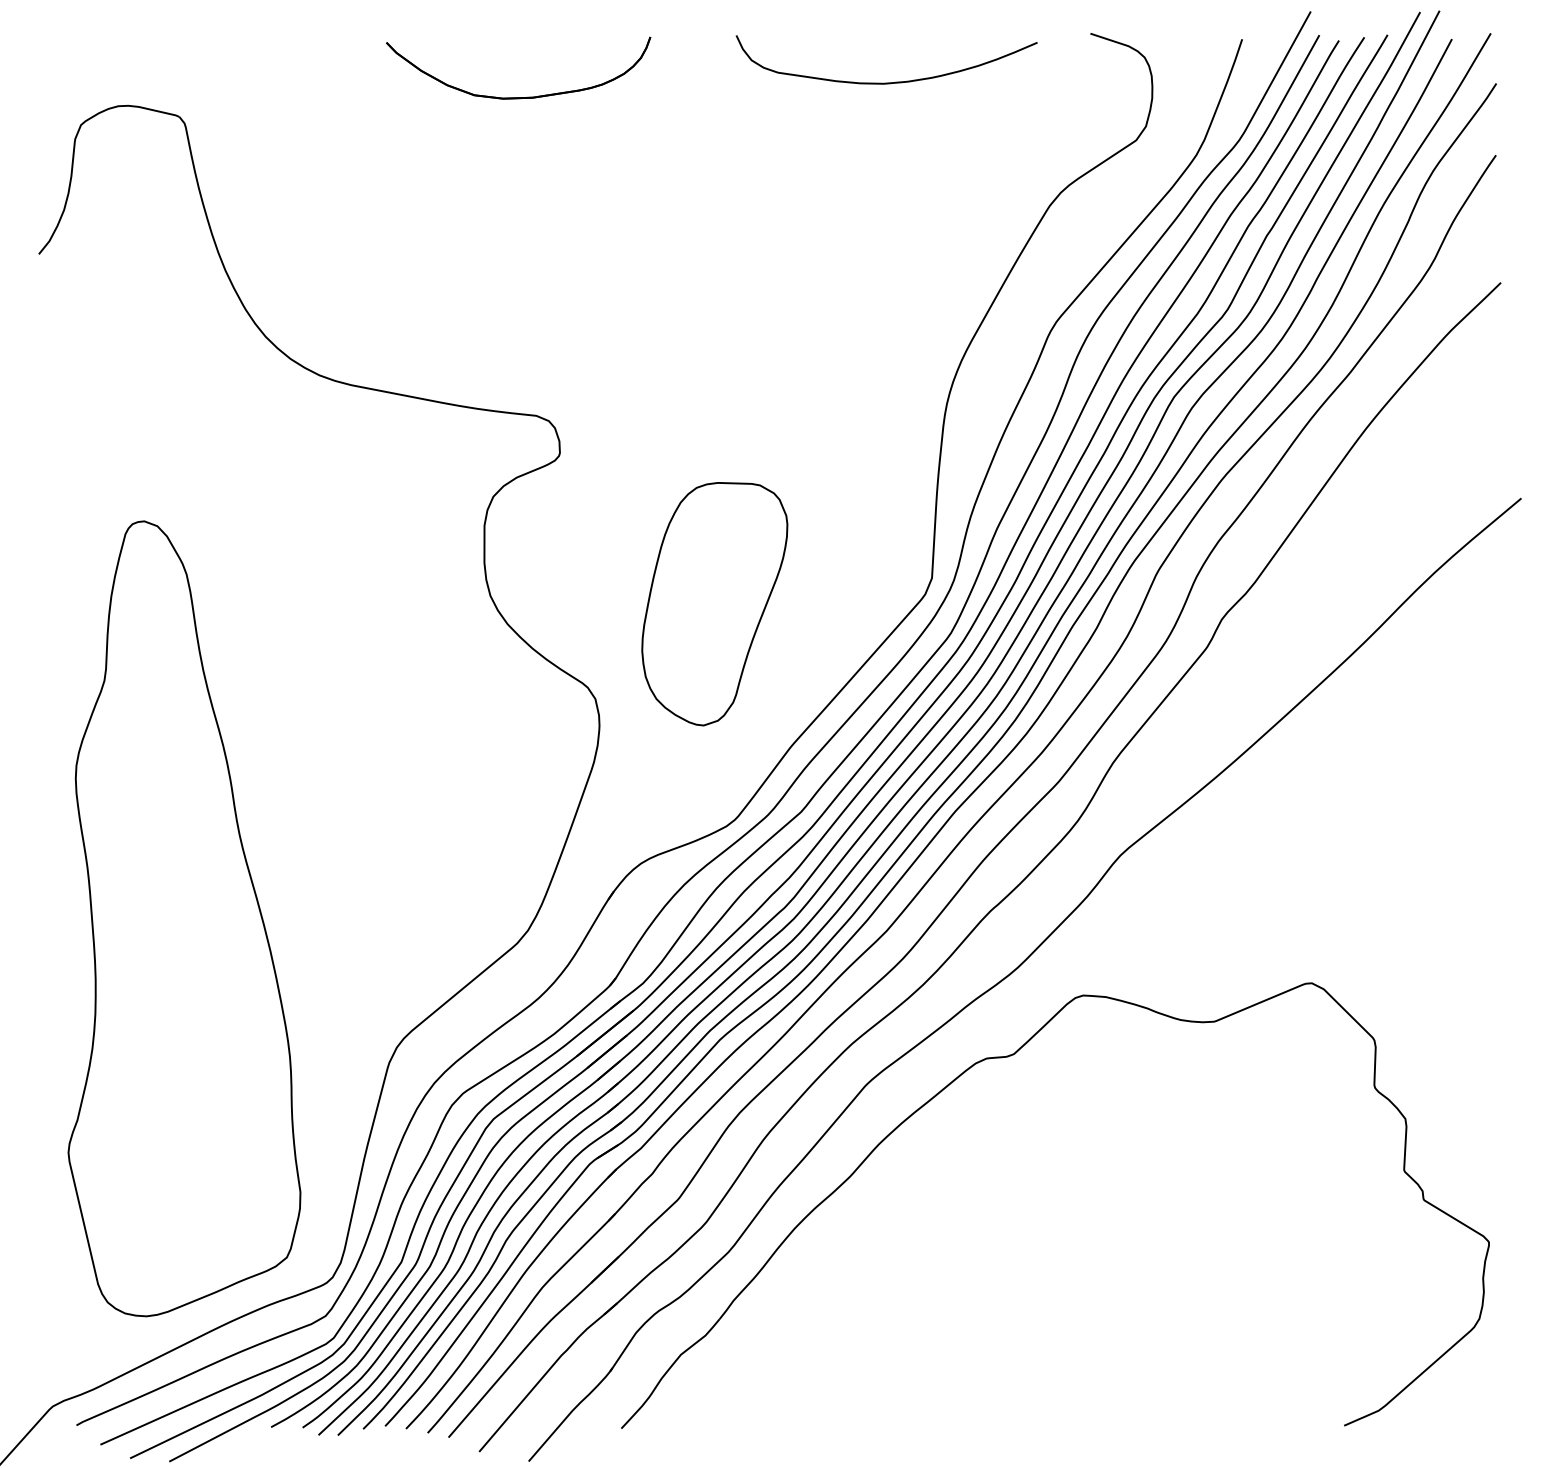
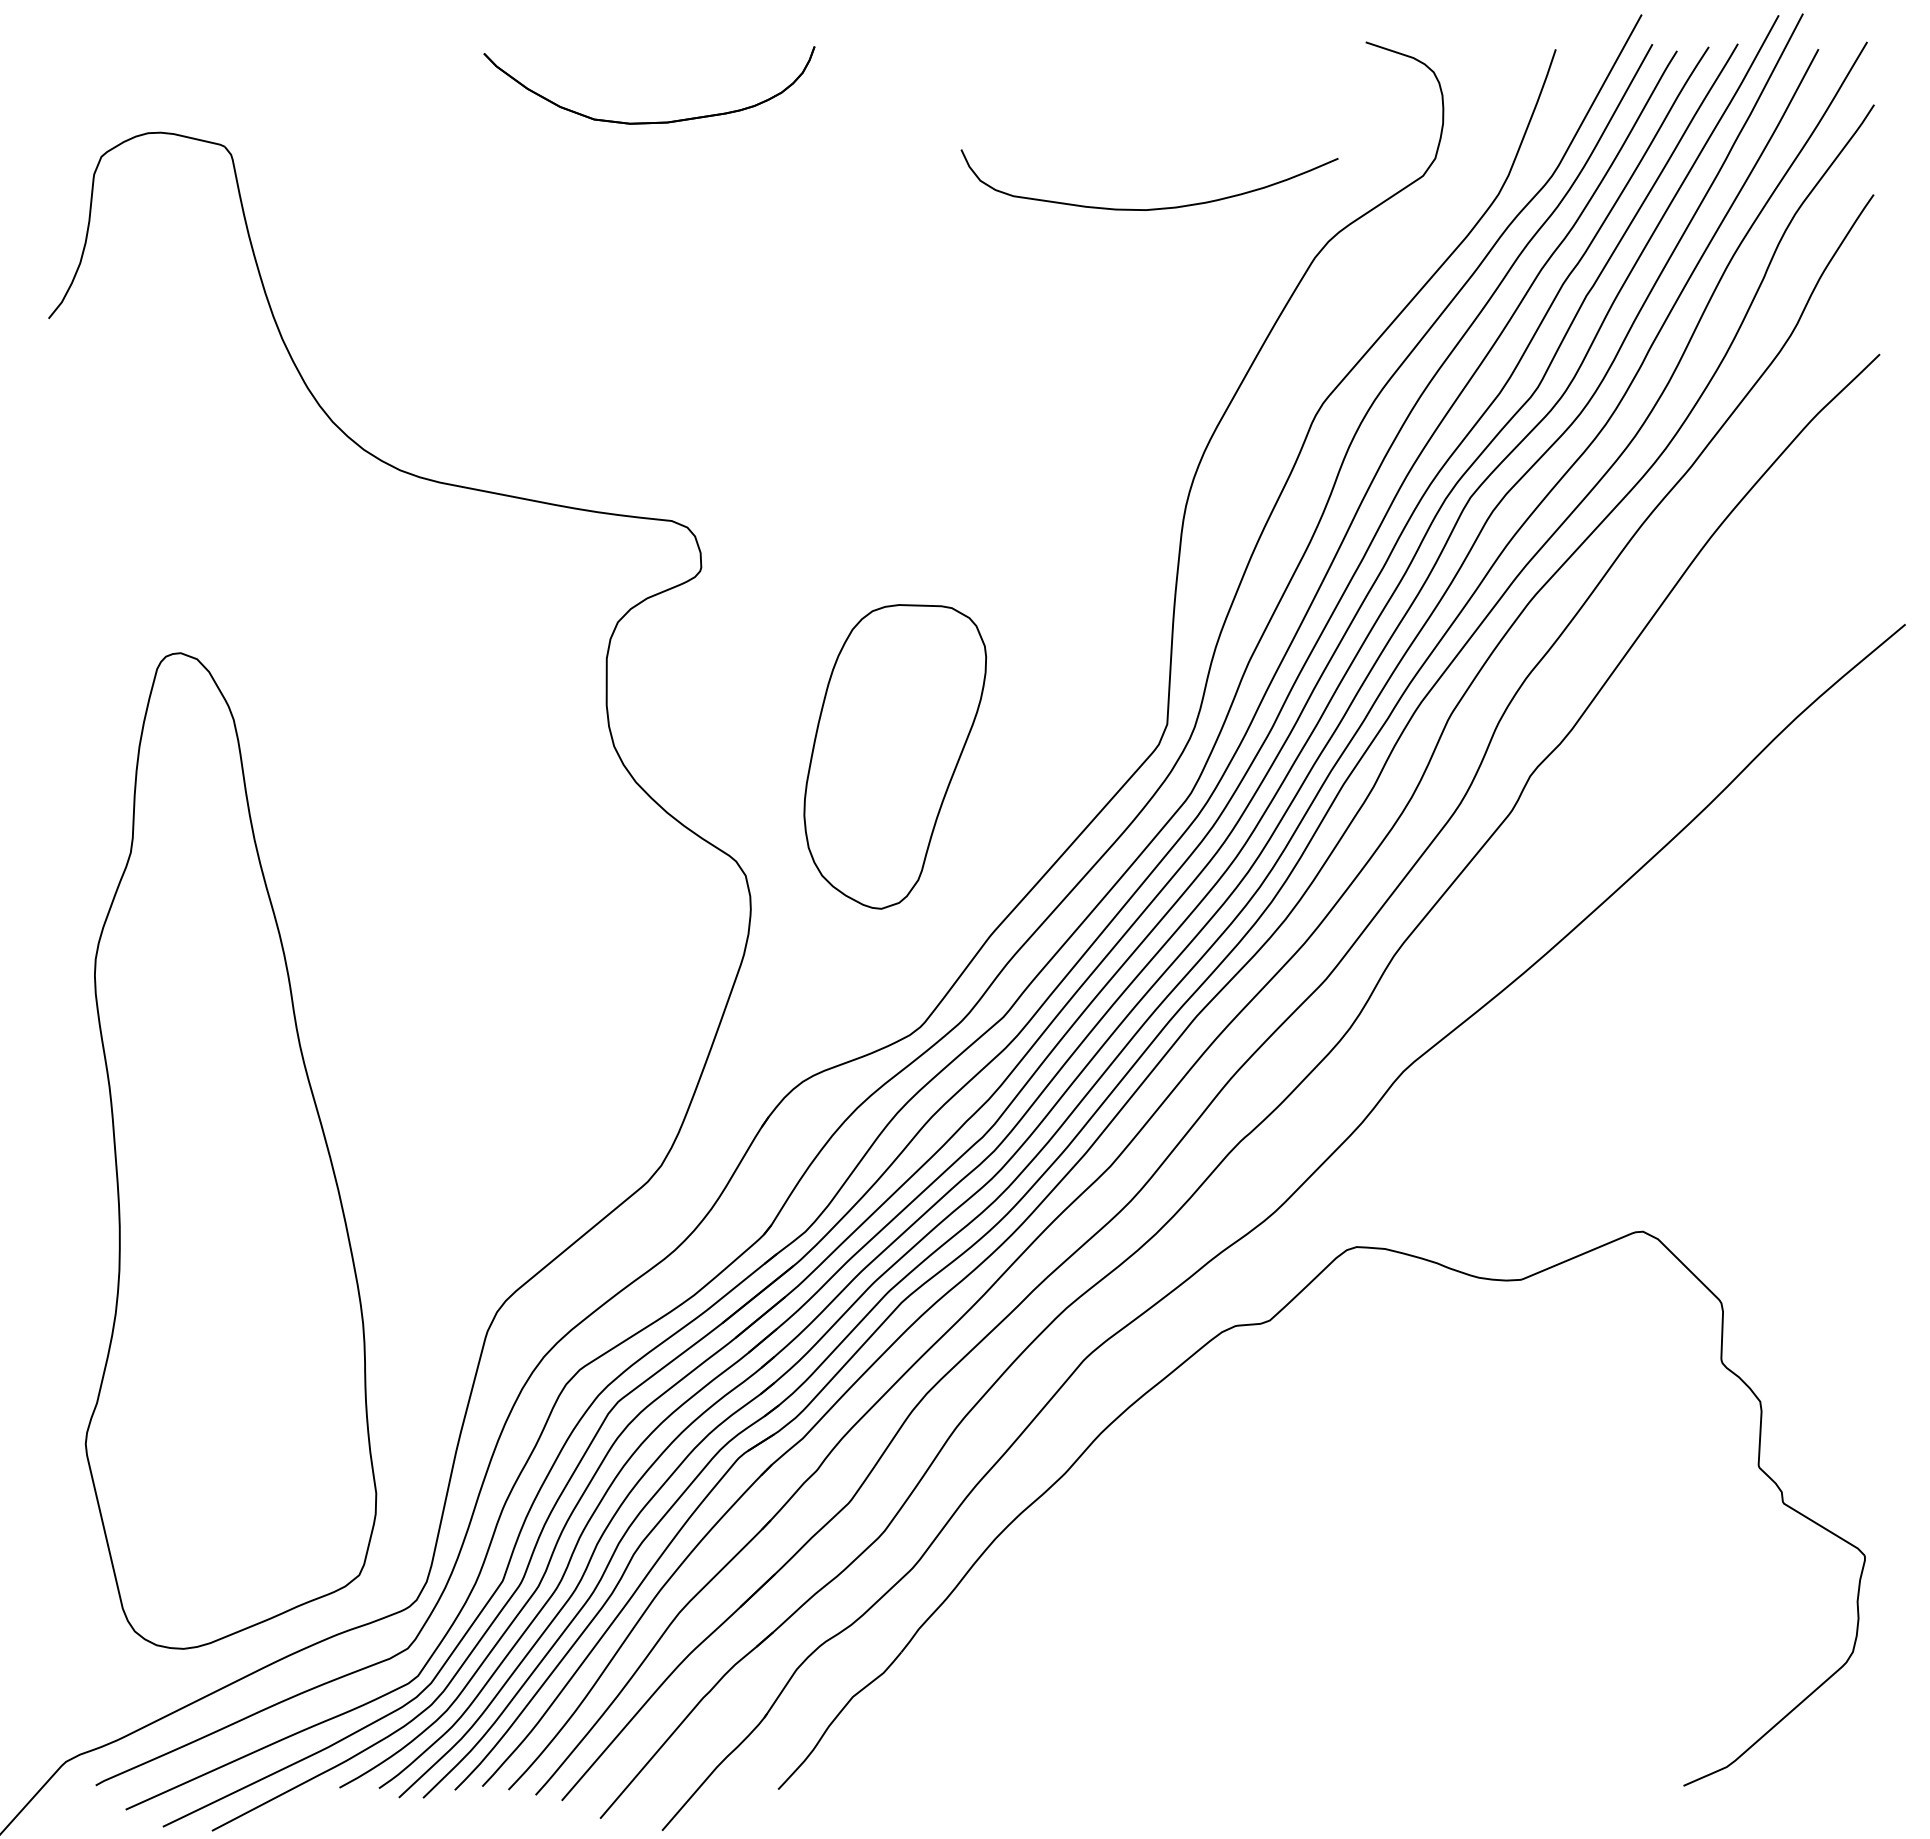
curve: (886, 82) -> (1149, 208), moved

